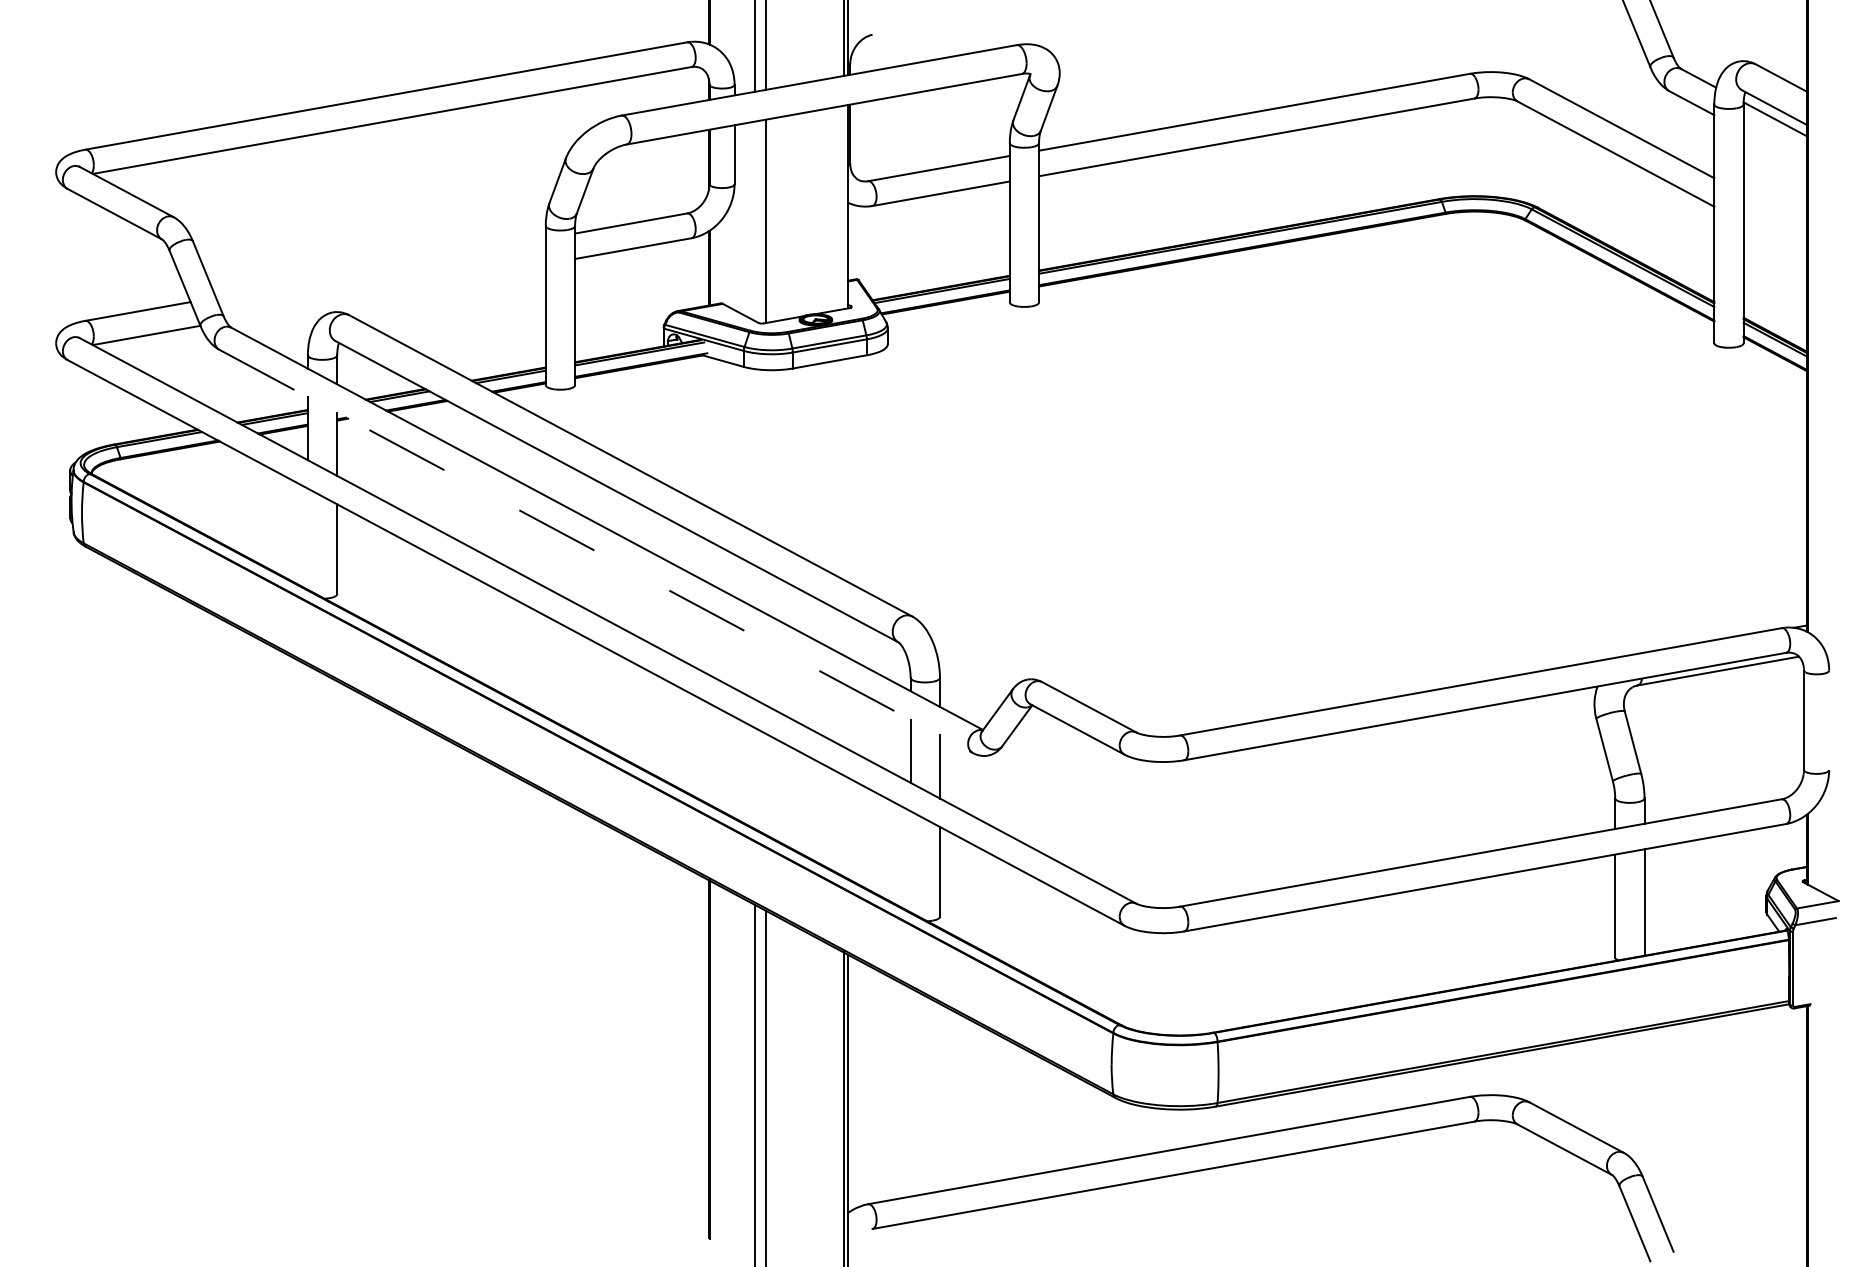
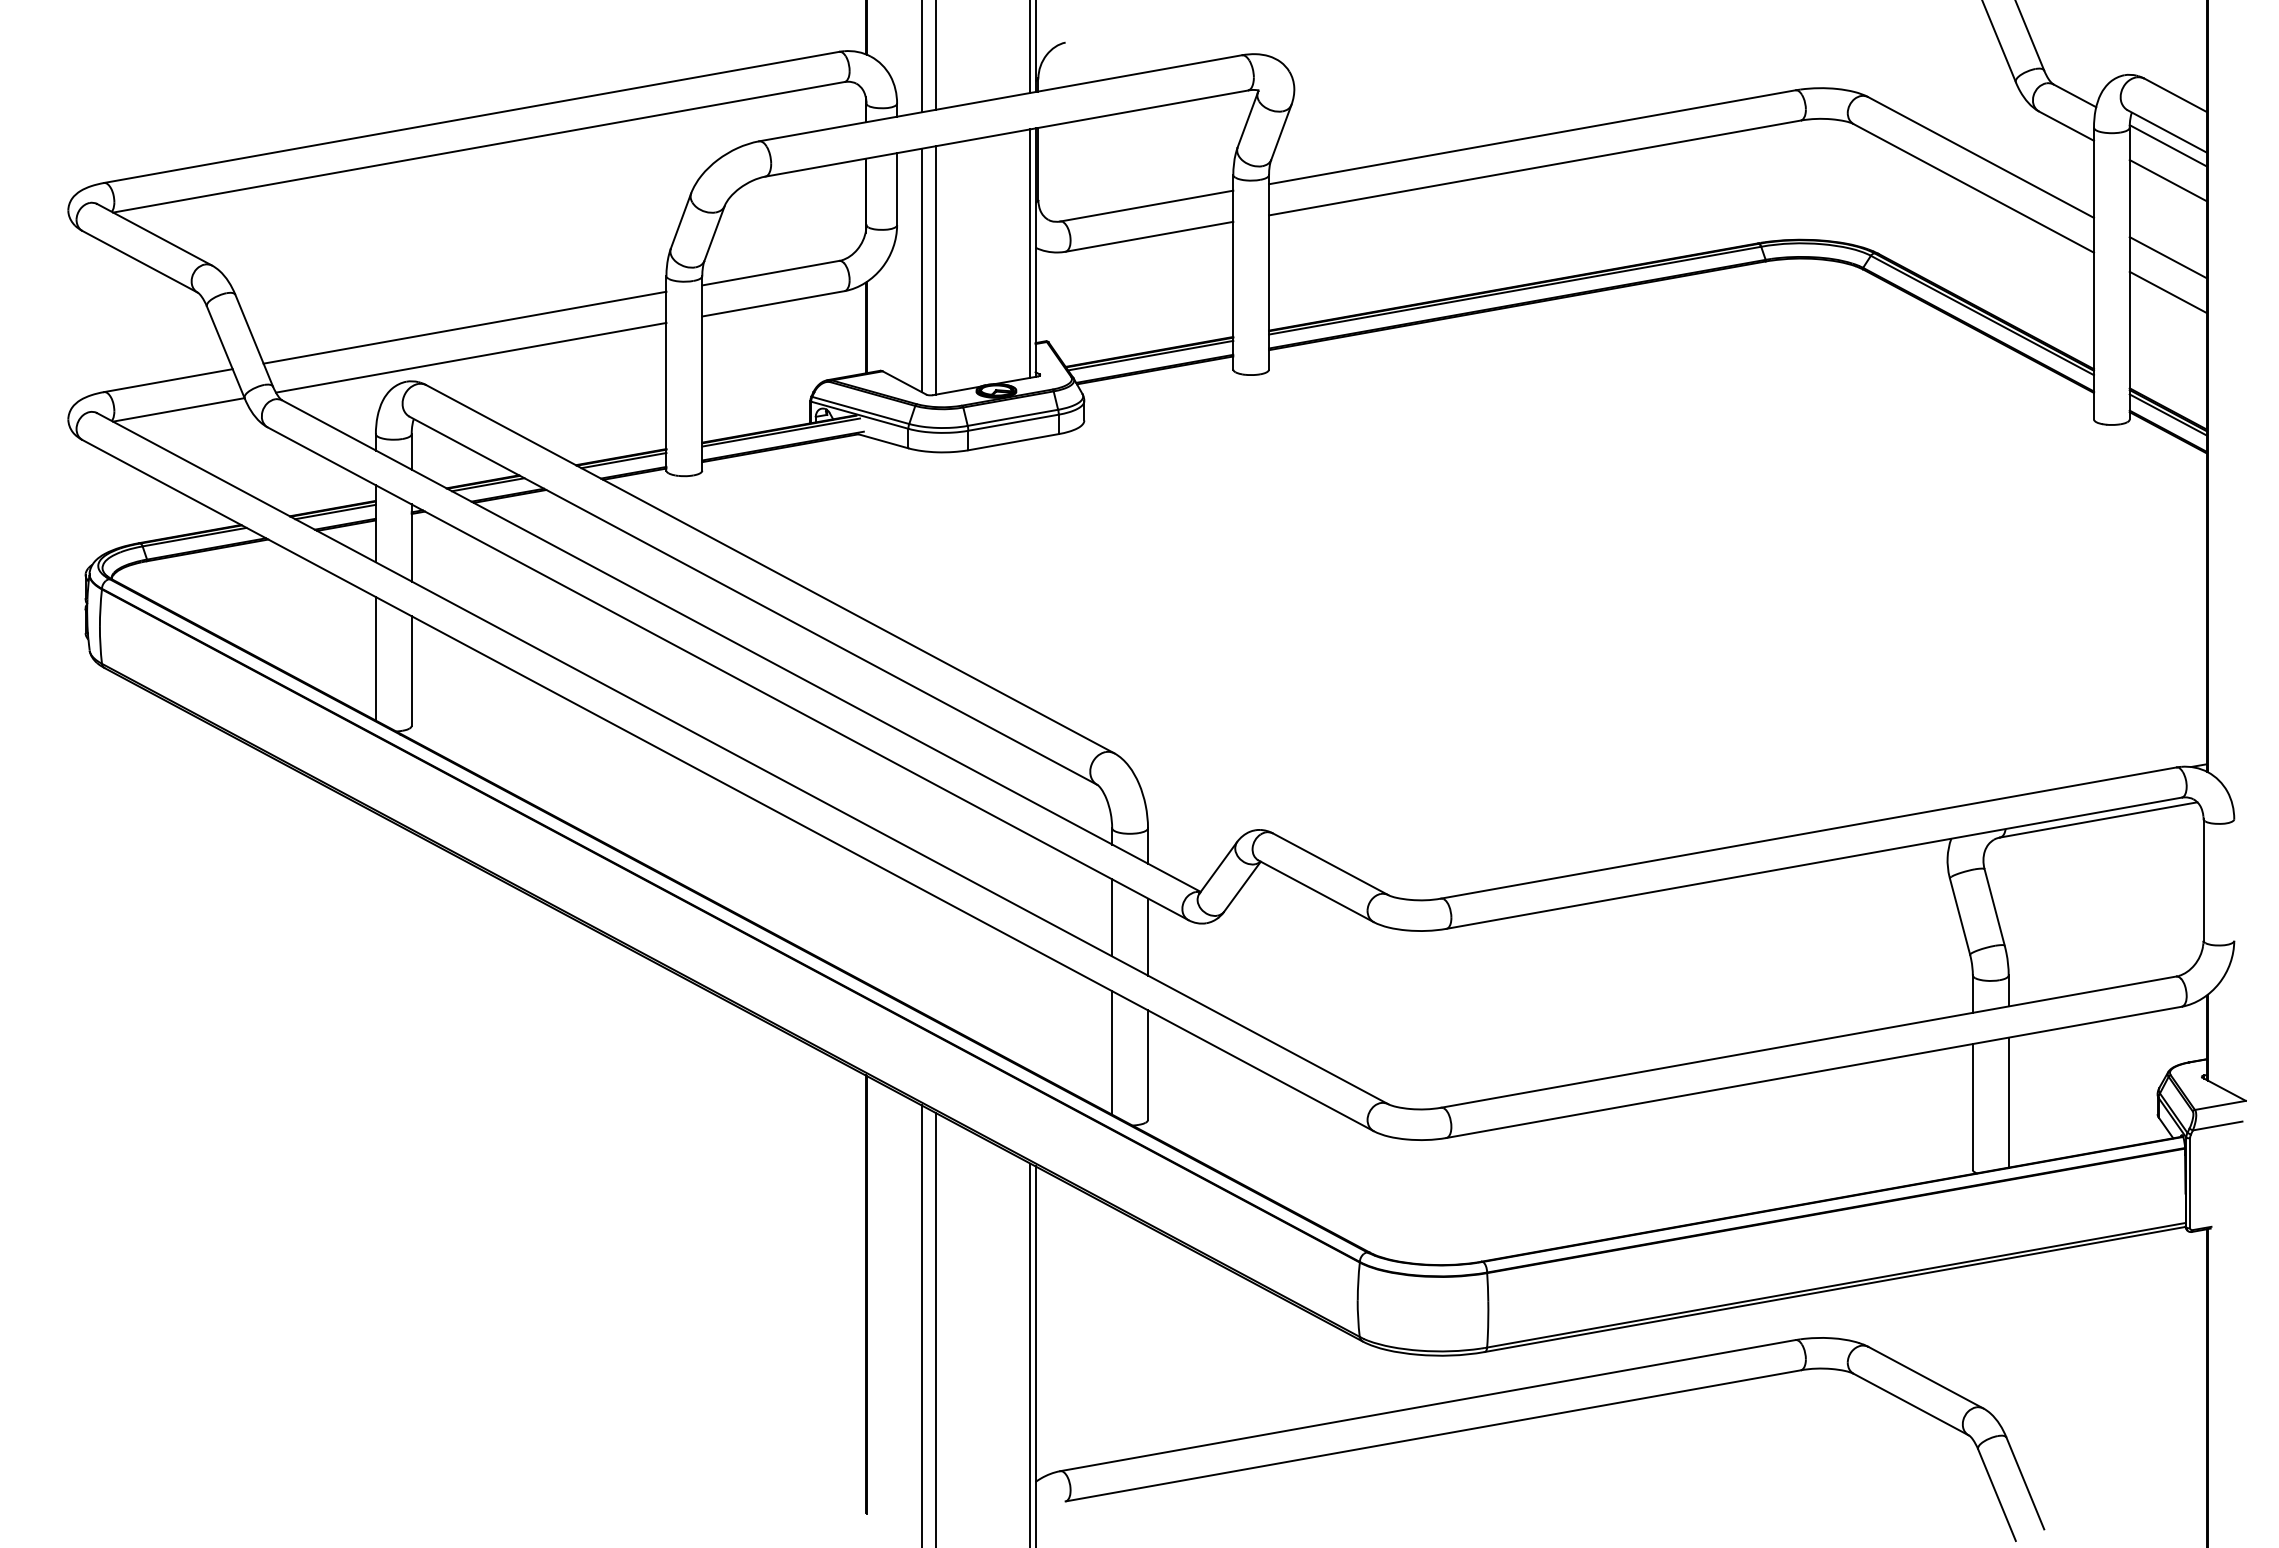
line: (1774, 147) -> (2167, 180), added
line: (843, 207) -> (1030, 253), added
line: (1774, 210) -> (2167, 257), added
line: (754, 221) -> (921, 270), added
line: (1774, 239) -> (2167, 292), added
line: (380, 267) -> (464, 327), added
line: (385, 292) -> (470, 357), added
line: (307, 538) -> (375, 658), added
line: (596, 552) -> (728, 674), dashed -> solid
line: (910, 861) -> (1112, 1052), added

